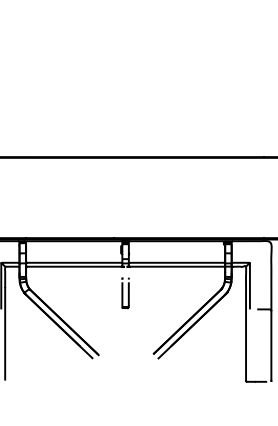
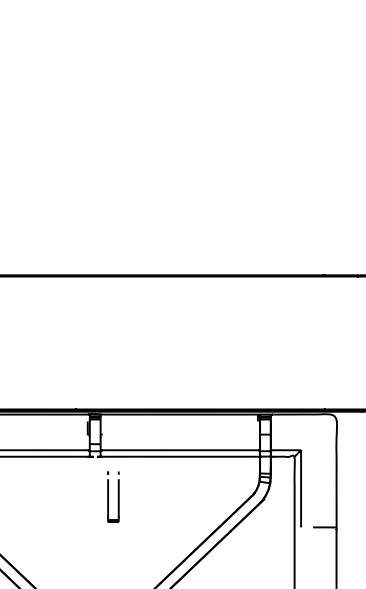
part: (125, 293) -> (113, 497), moved

